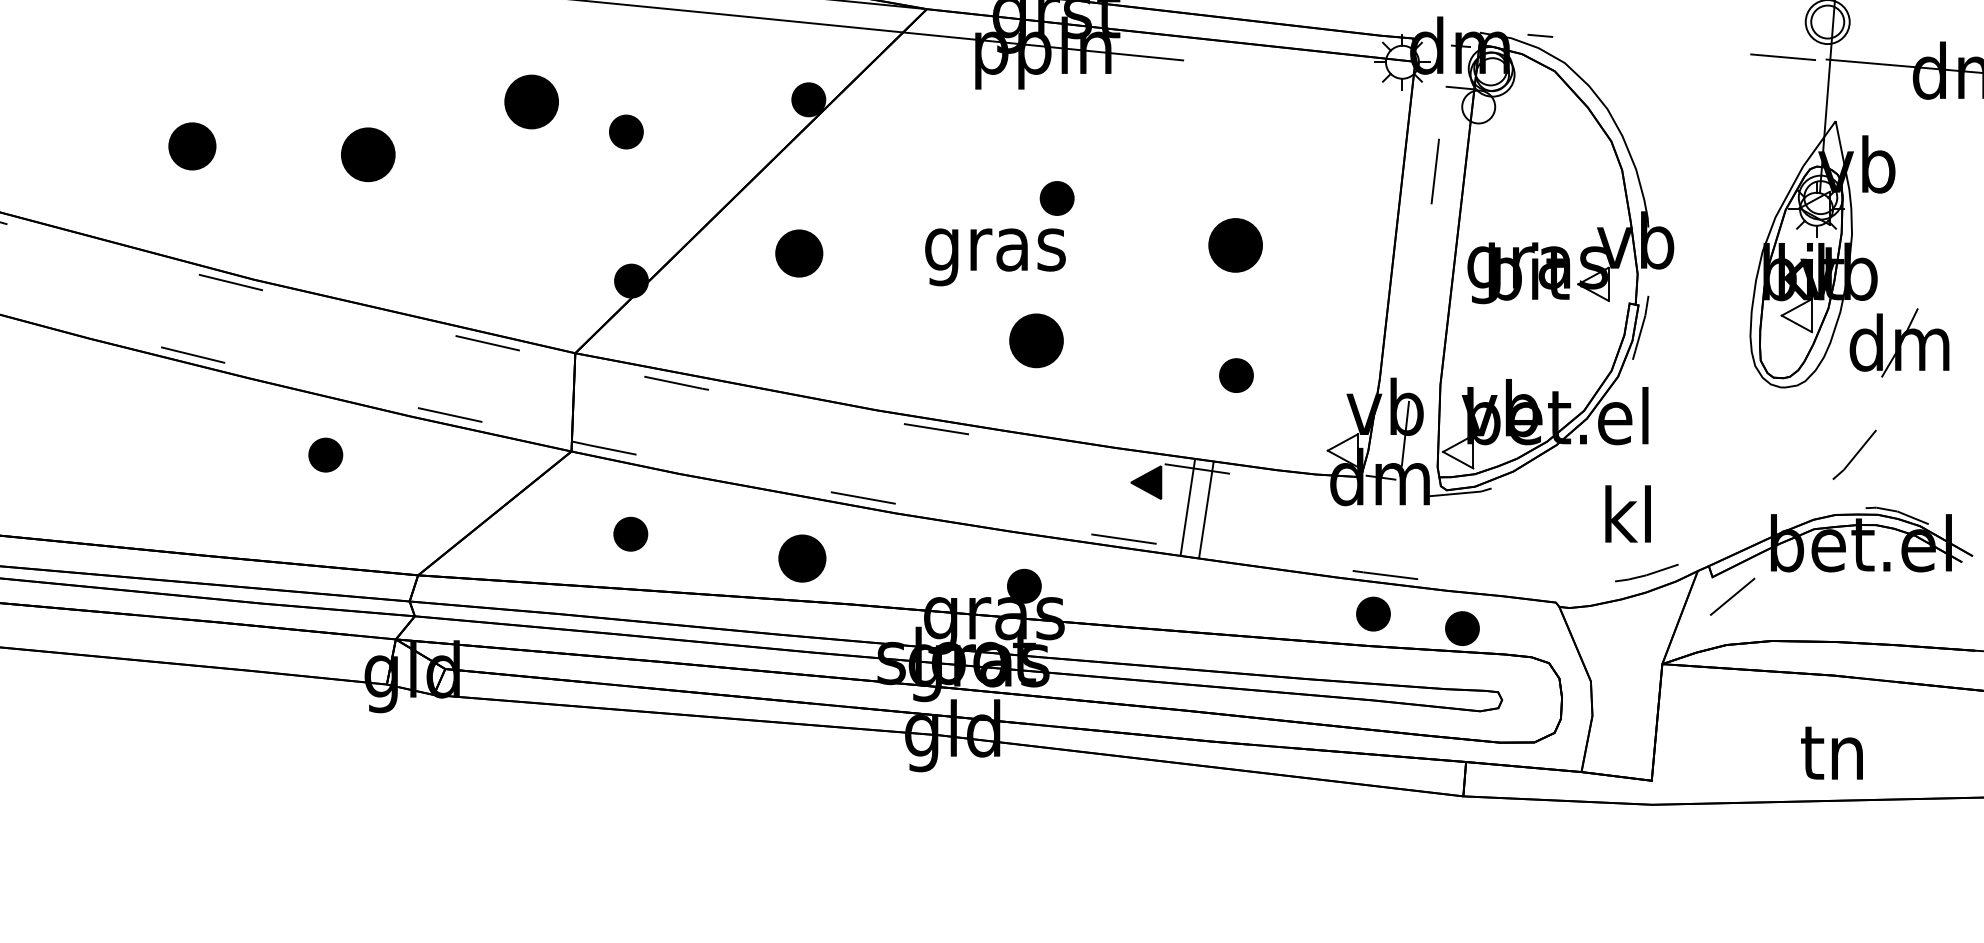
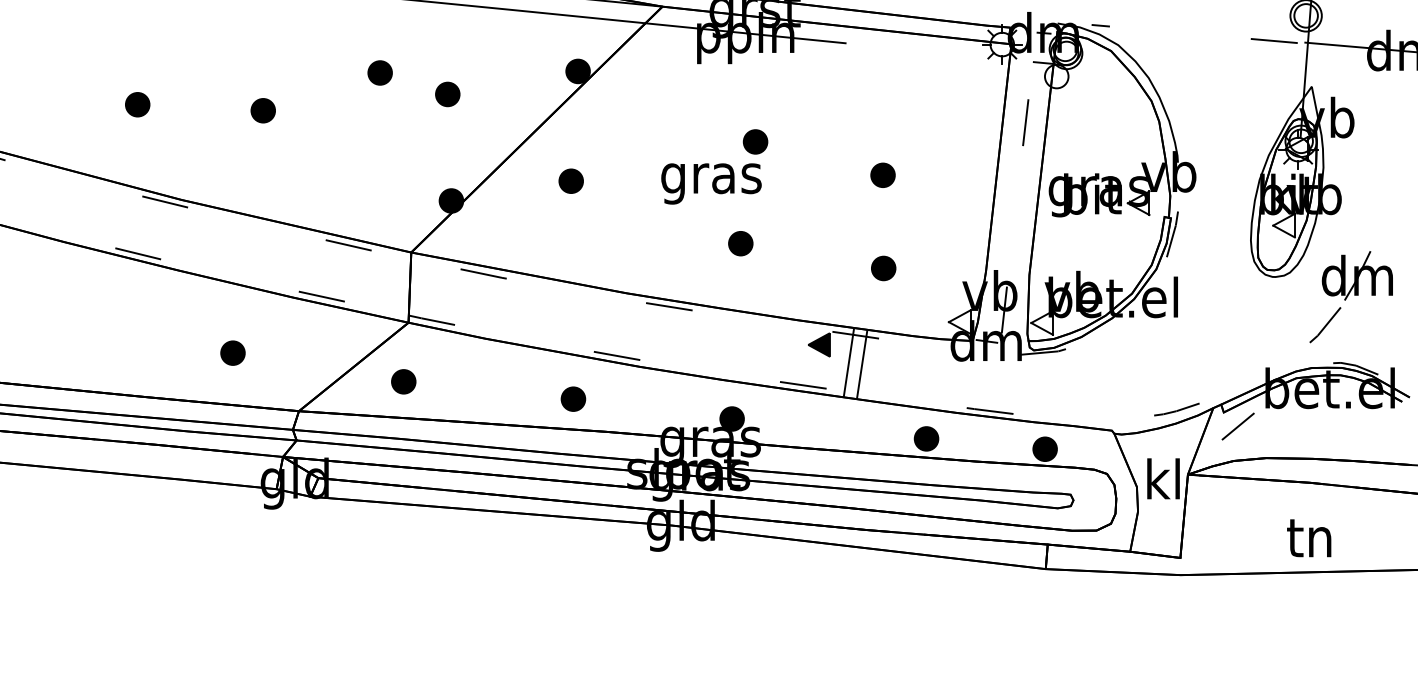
part: (531, 101) -> (379, 72), size x0.62
part: (192, 146) -> (137, 104), size x0.71
part: (367, 154) -> (262, 110), size x0.62
part: (1235, 244) -> (882, 174), size x0.62
part: (798, 253) -> (570, 181), size x0.71
part: (1036, 340) -> (740, 243), size x0.62
part: (1899, 342) -> (1357, 275), moved
part: (325, 454) -> (232, 352), moved
text: (1627, 513) -> (1163, 478), moved
part: (630, 533) -> (403, 381), moved
part: (801, 558) -> (572, 399), size x0.71
part: (1373, 613) -> (926, 438), moved

